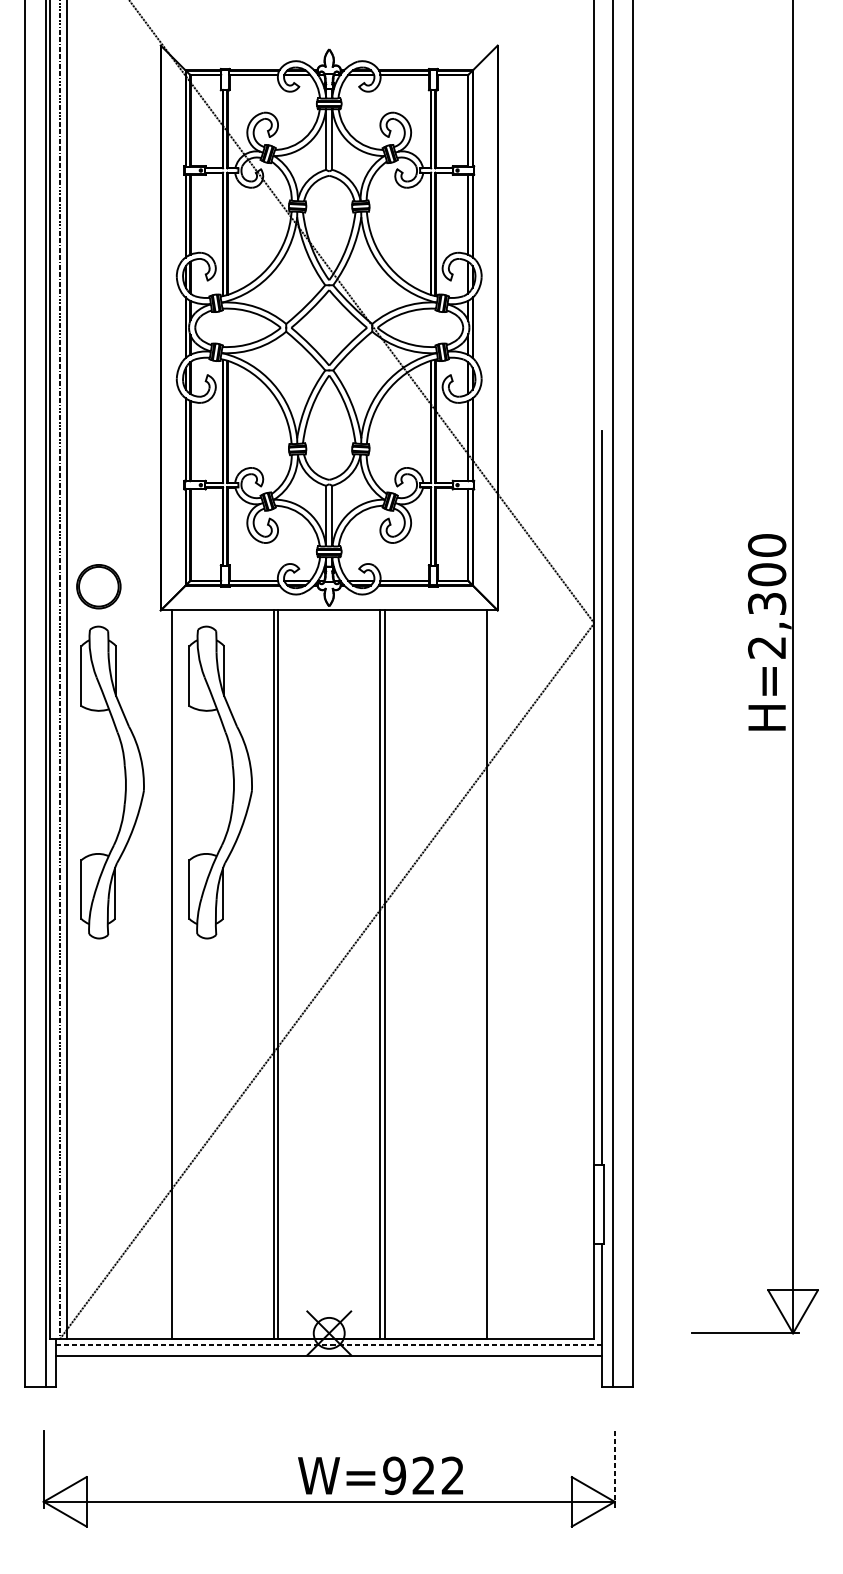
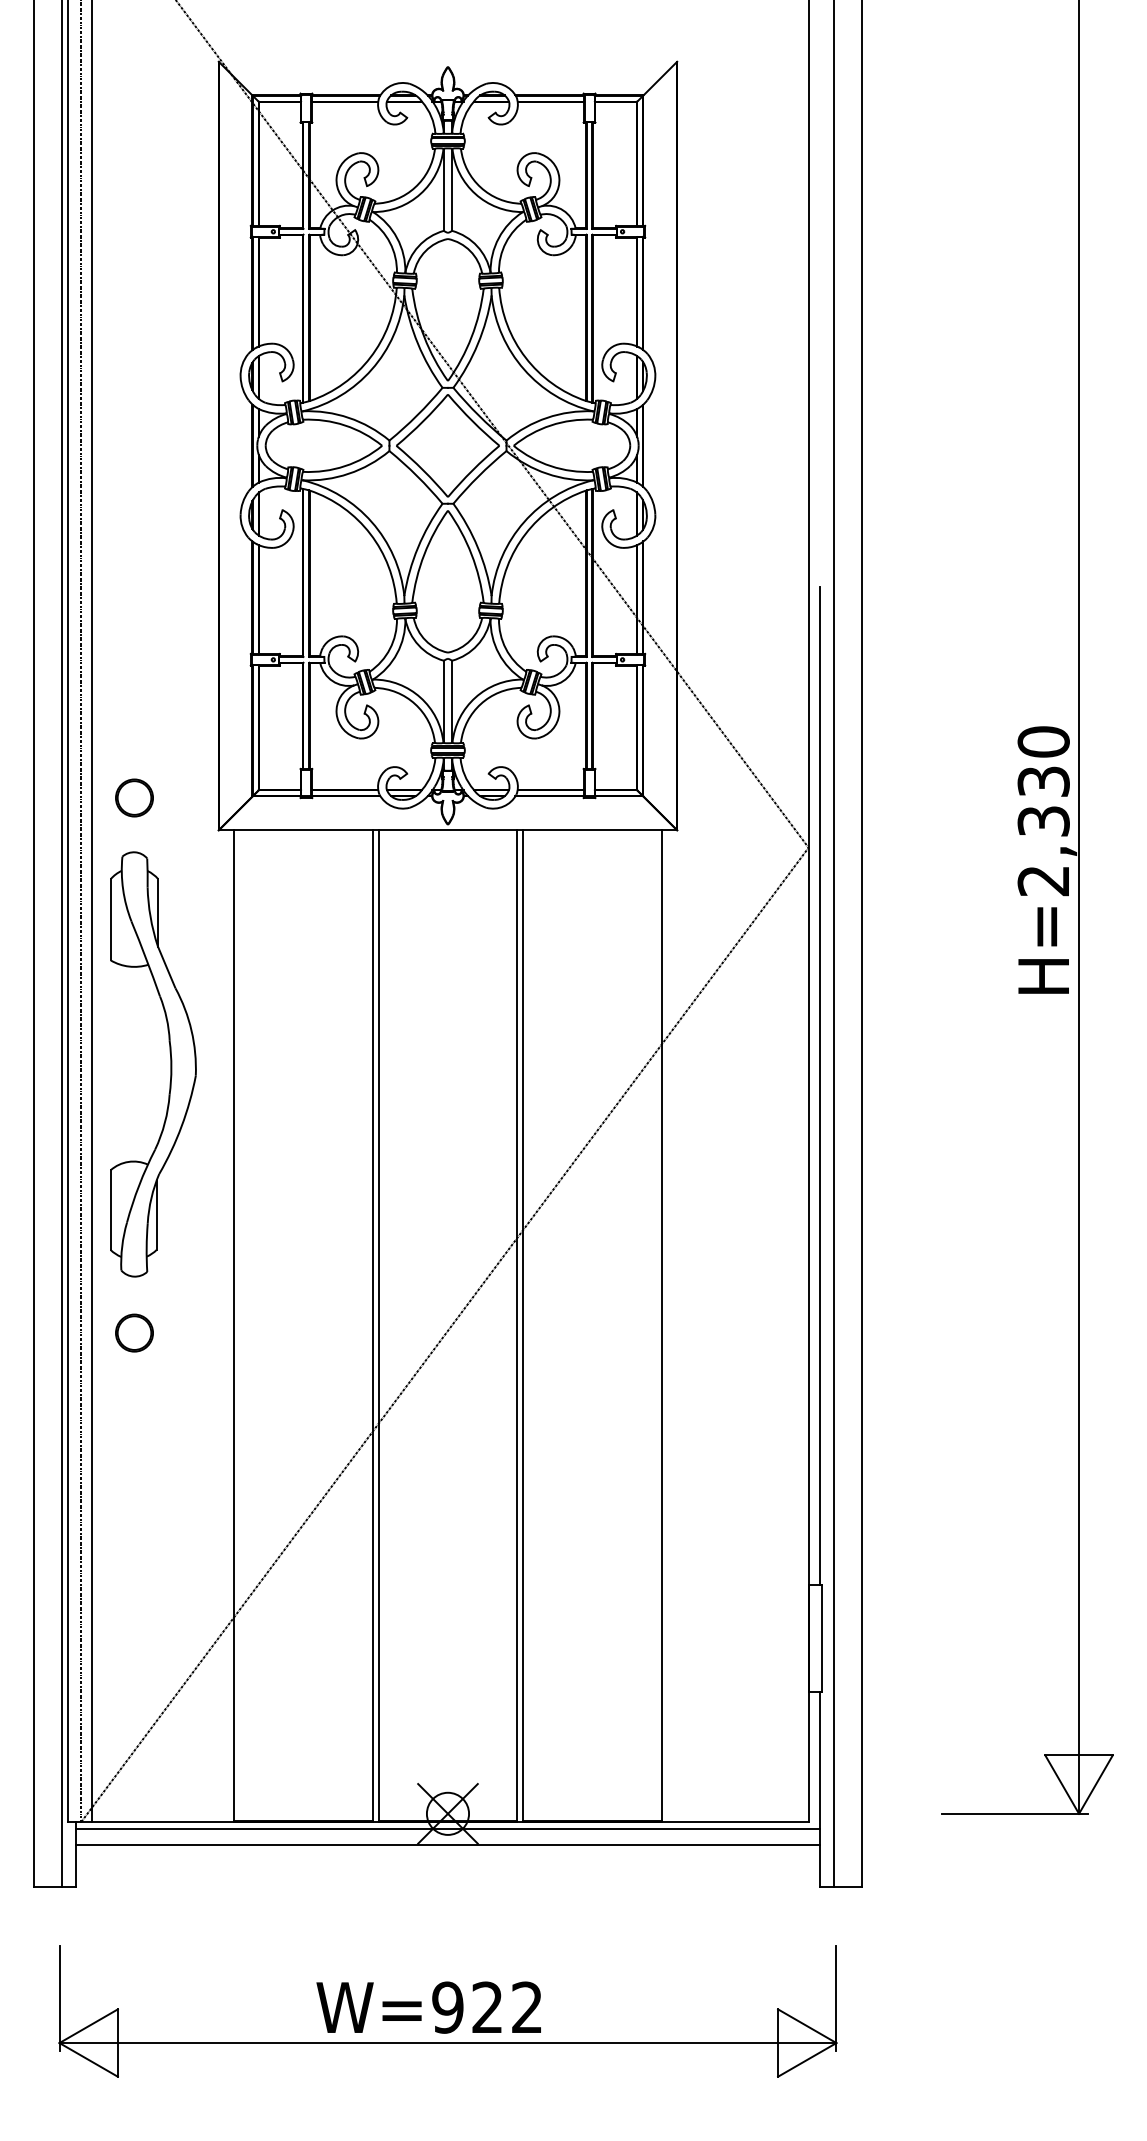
text: (766, 574) -> (1043, 781), H=2,300 -> H=2,330
circle: (98, 586) -> (134, 797), size x0.62
part: (233, 782) -> (317, 1064), removed
part: (98, 979) -> (134, 1332), added
line: (328, 1344) -> (447, 1829), dashed -> solid
line: (614, 1469) -> (836, 1998), dashed -> solid
text: (380, 1475) -> (428, 2007), moved

